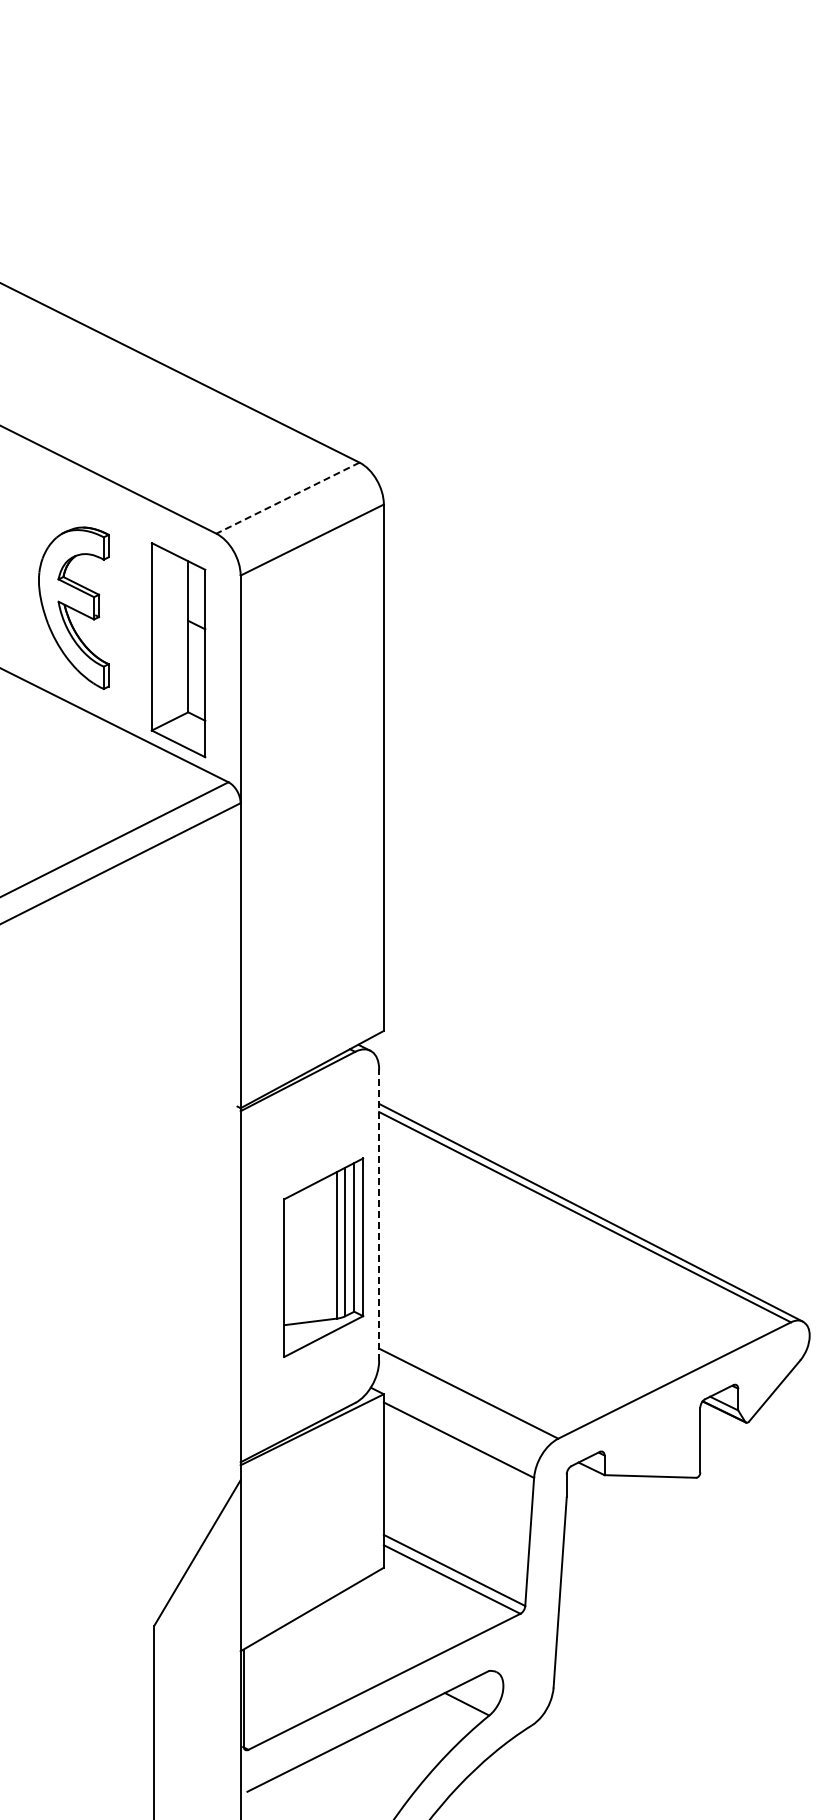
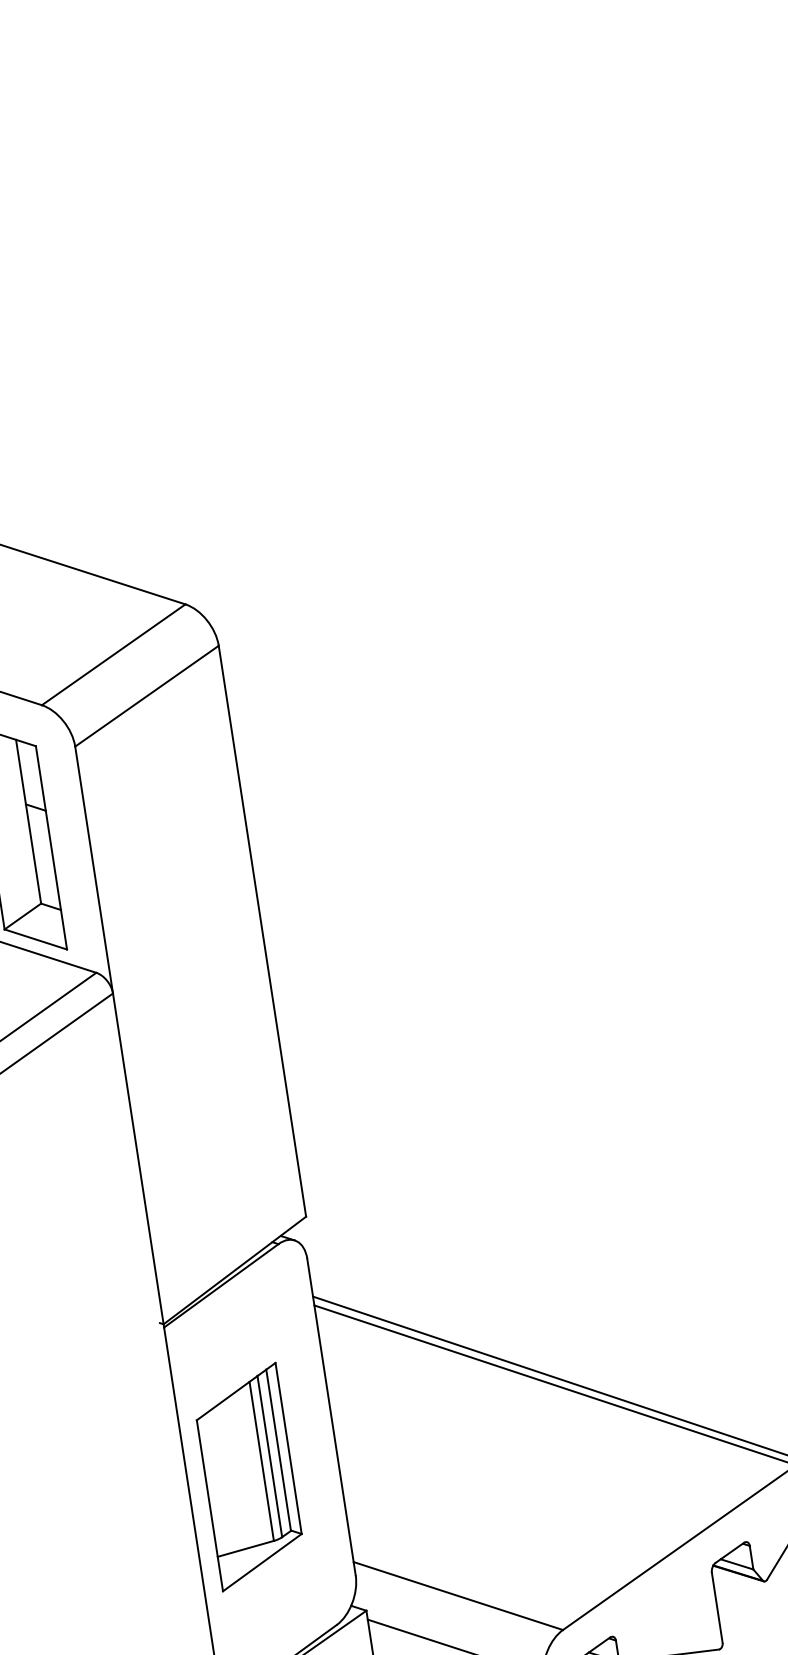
line: (287, 498) -> (113, 655), dashed -> solid
line: (379, 1215) -> (332, 1417), dashed -> solid
part: (323, 1257) -> (248, 1476), moved

